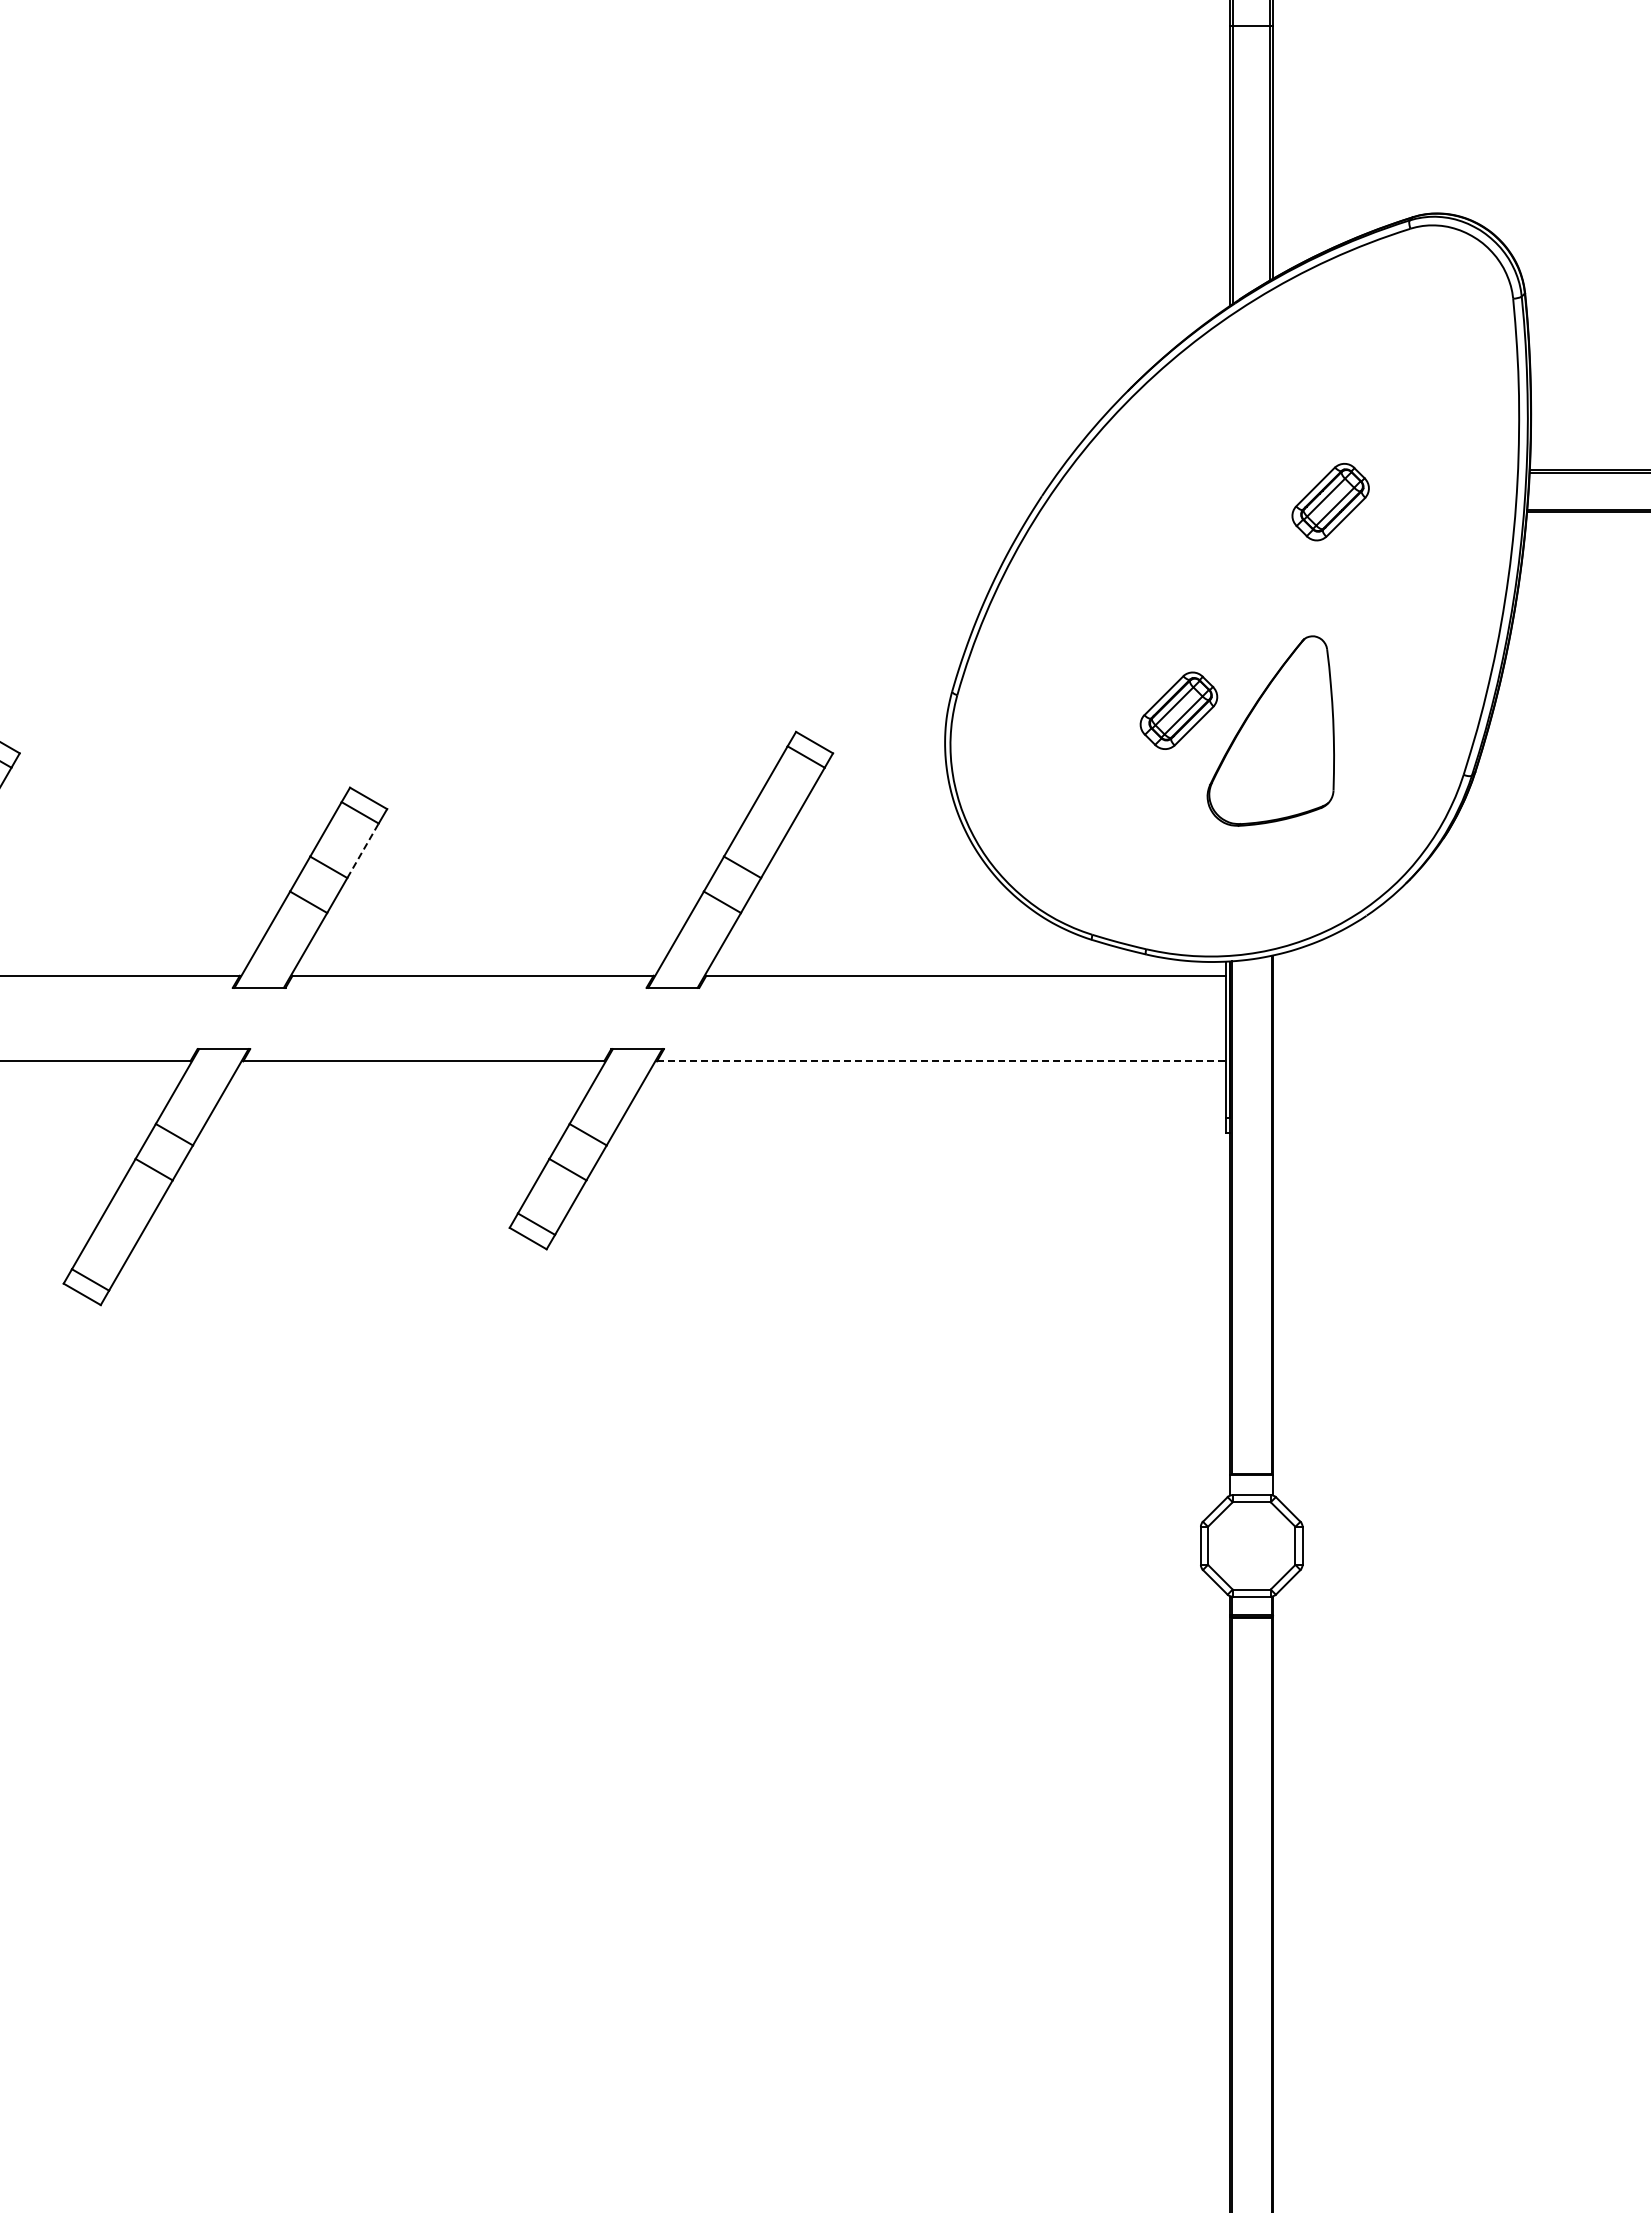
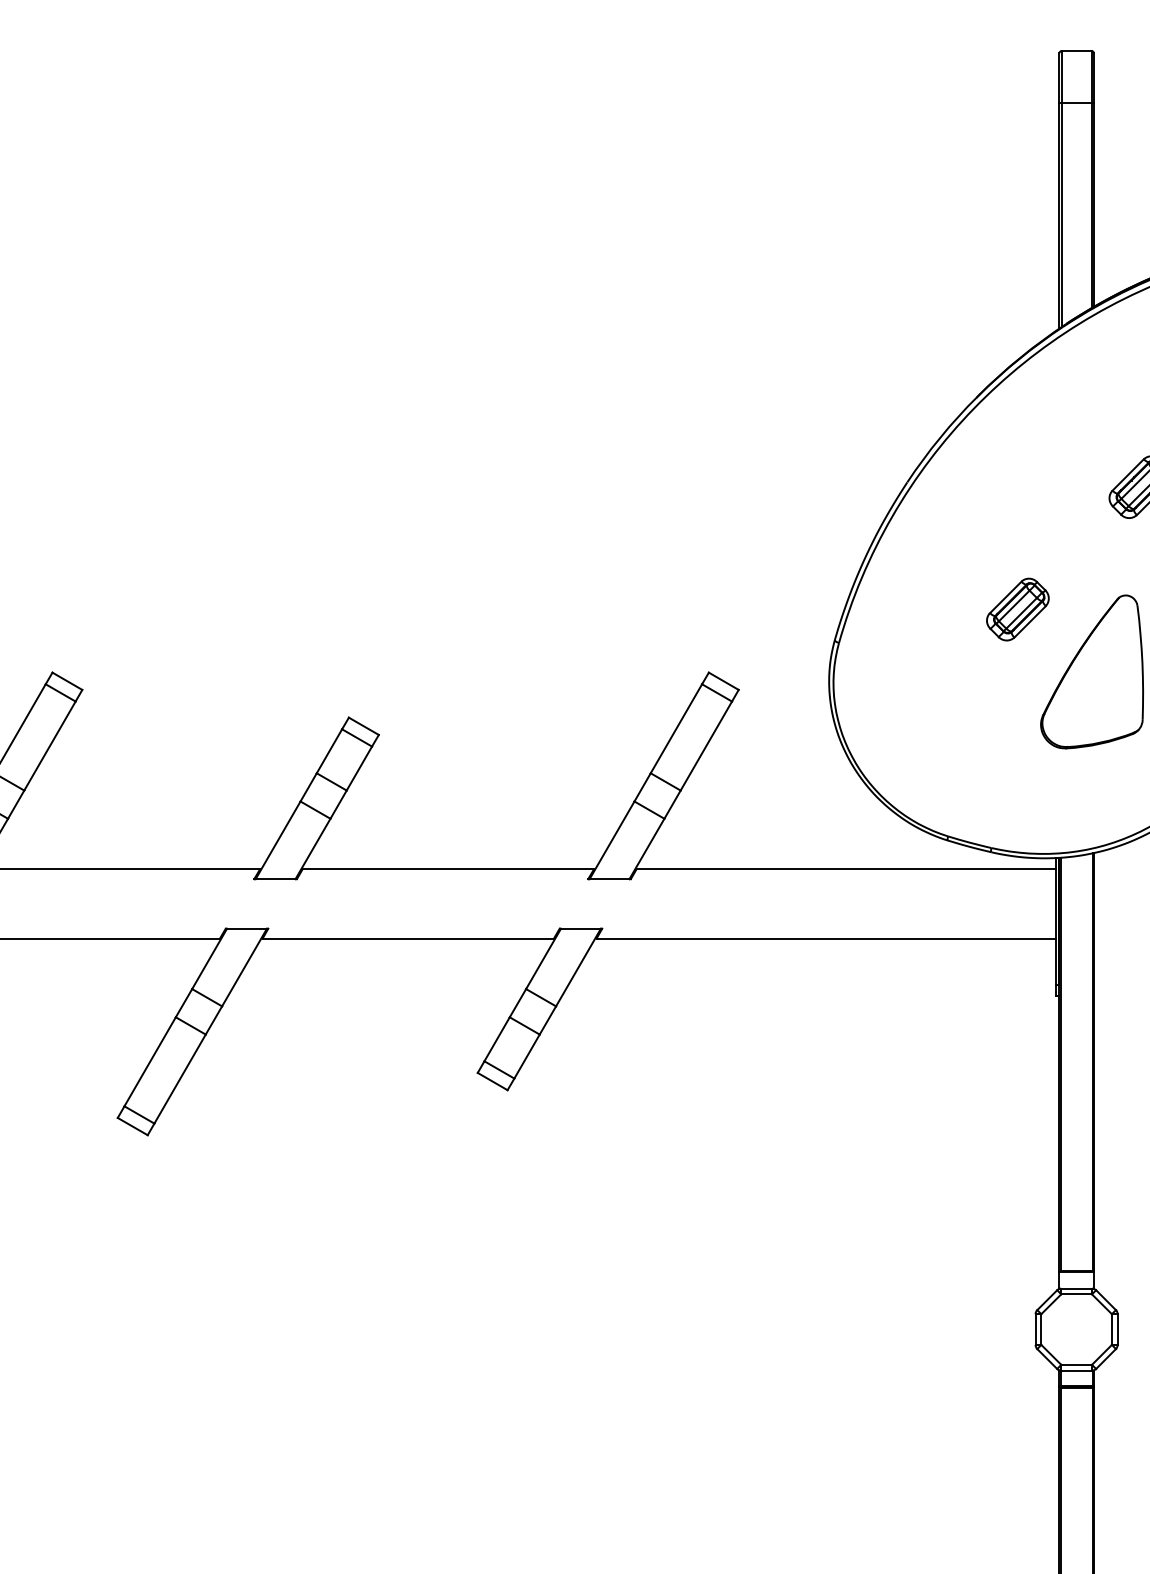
part: (1178, 710) -> (1017, 609), moved
line: (363, 850) -> (359, 768), dashed -> solid
line: (941, 1061) -> (826, 938), dashed -> solid

